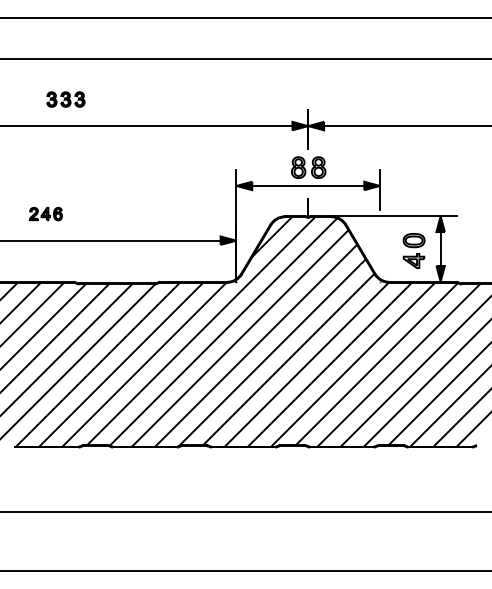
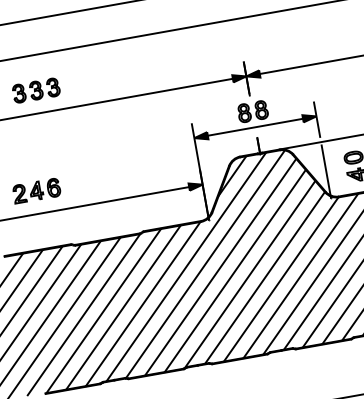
part: (65, 99) -> (35, 90), size x1.43
part: (45, 213) -> (36, 190), size x1.67
line: (380, 250) -> (326, 171), added

